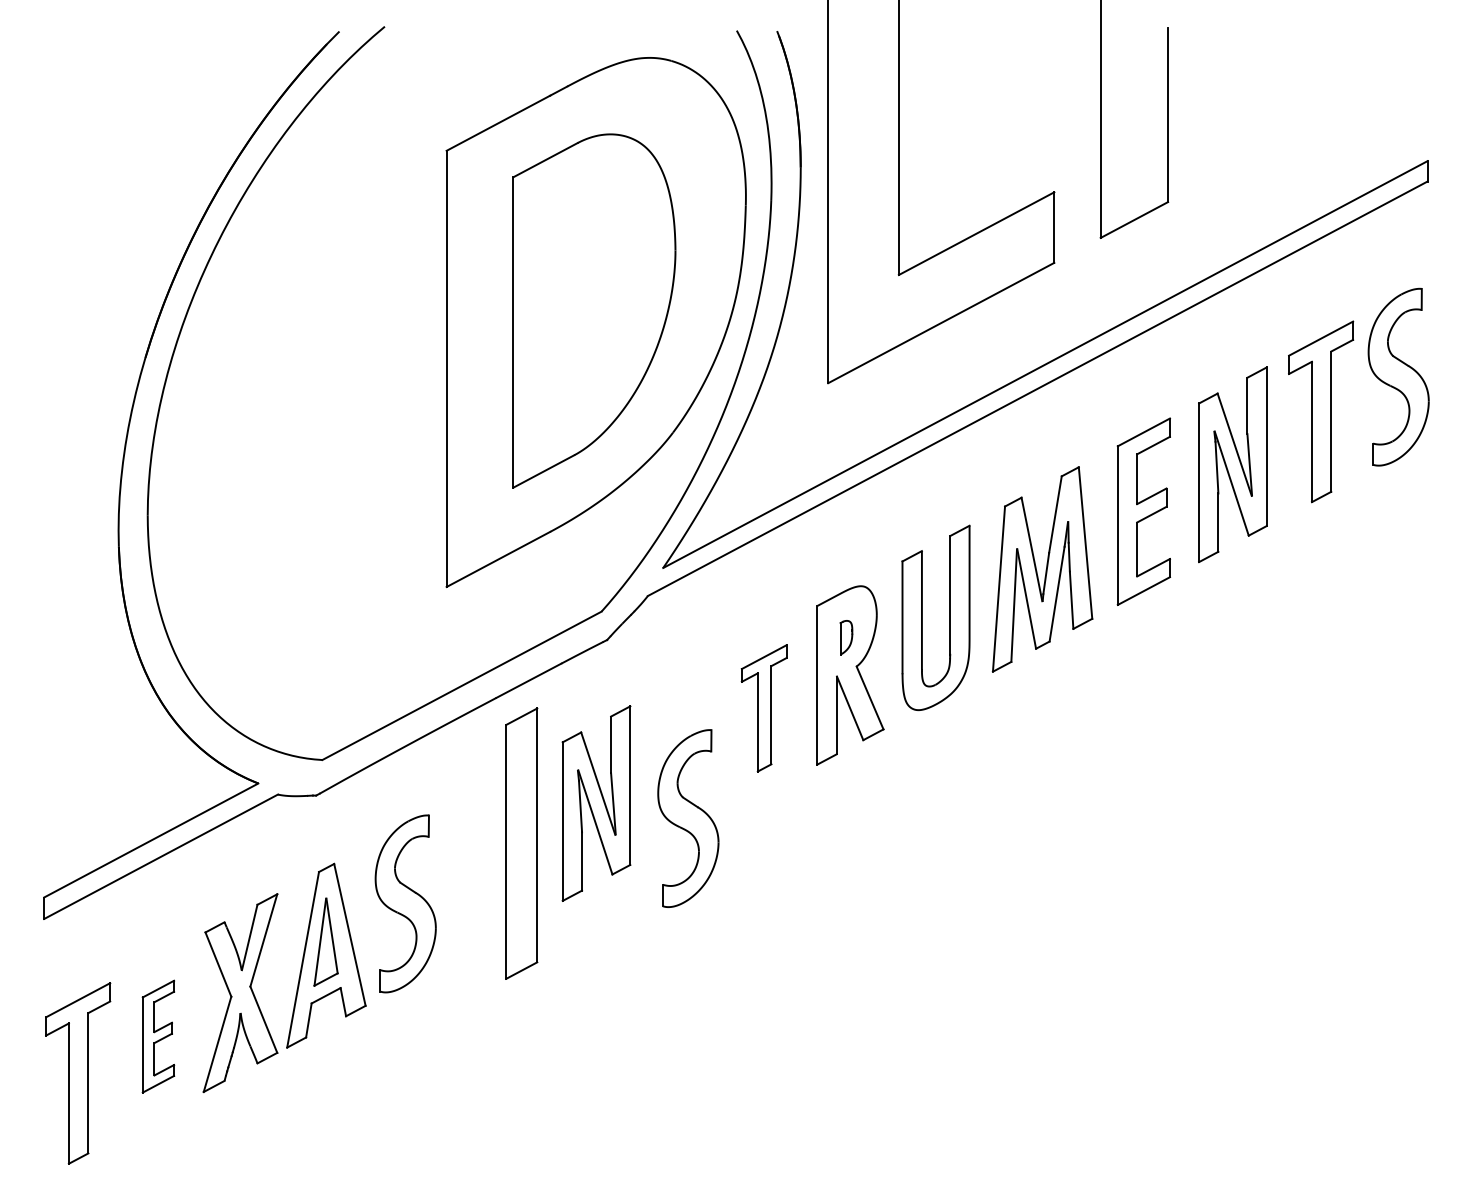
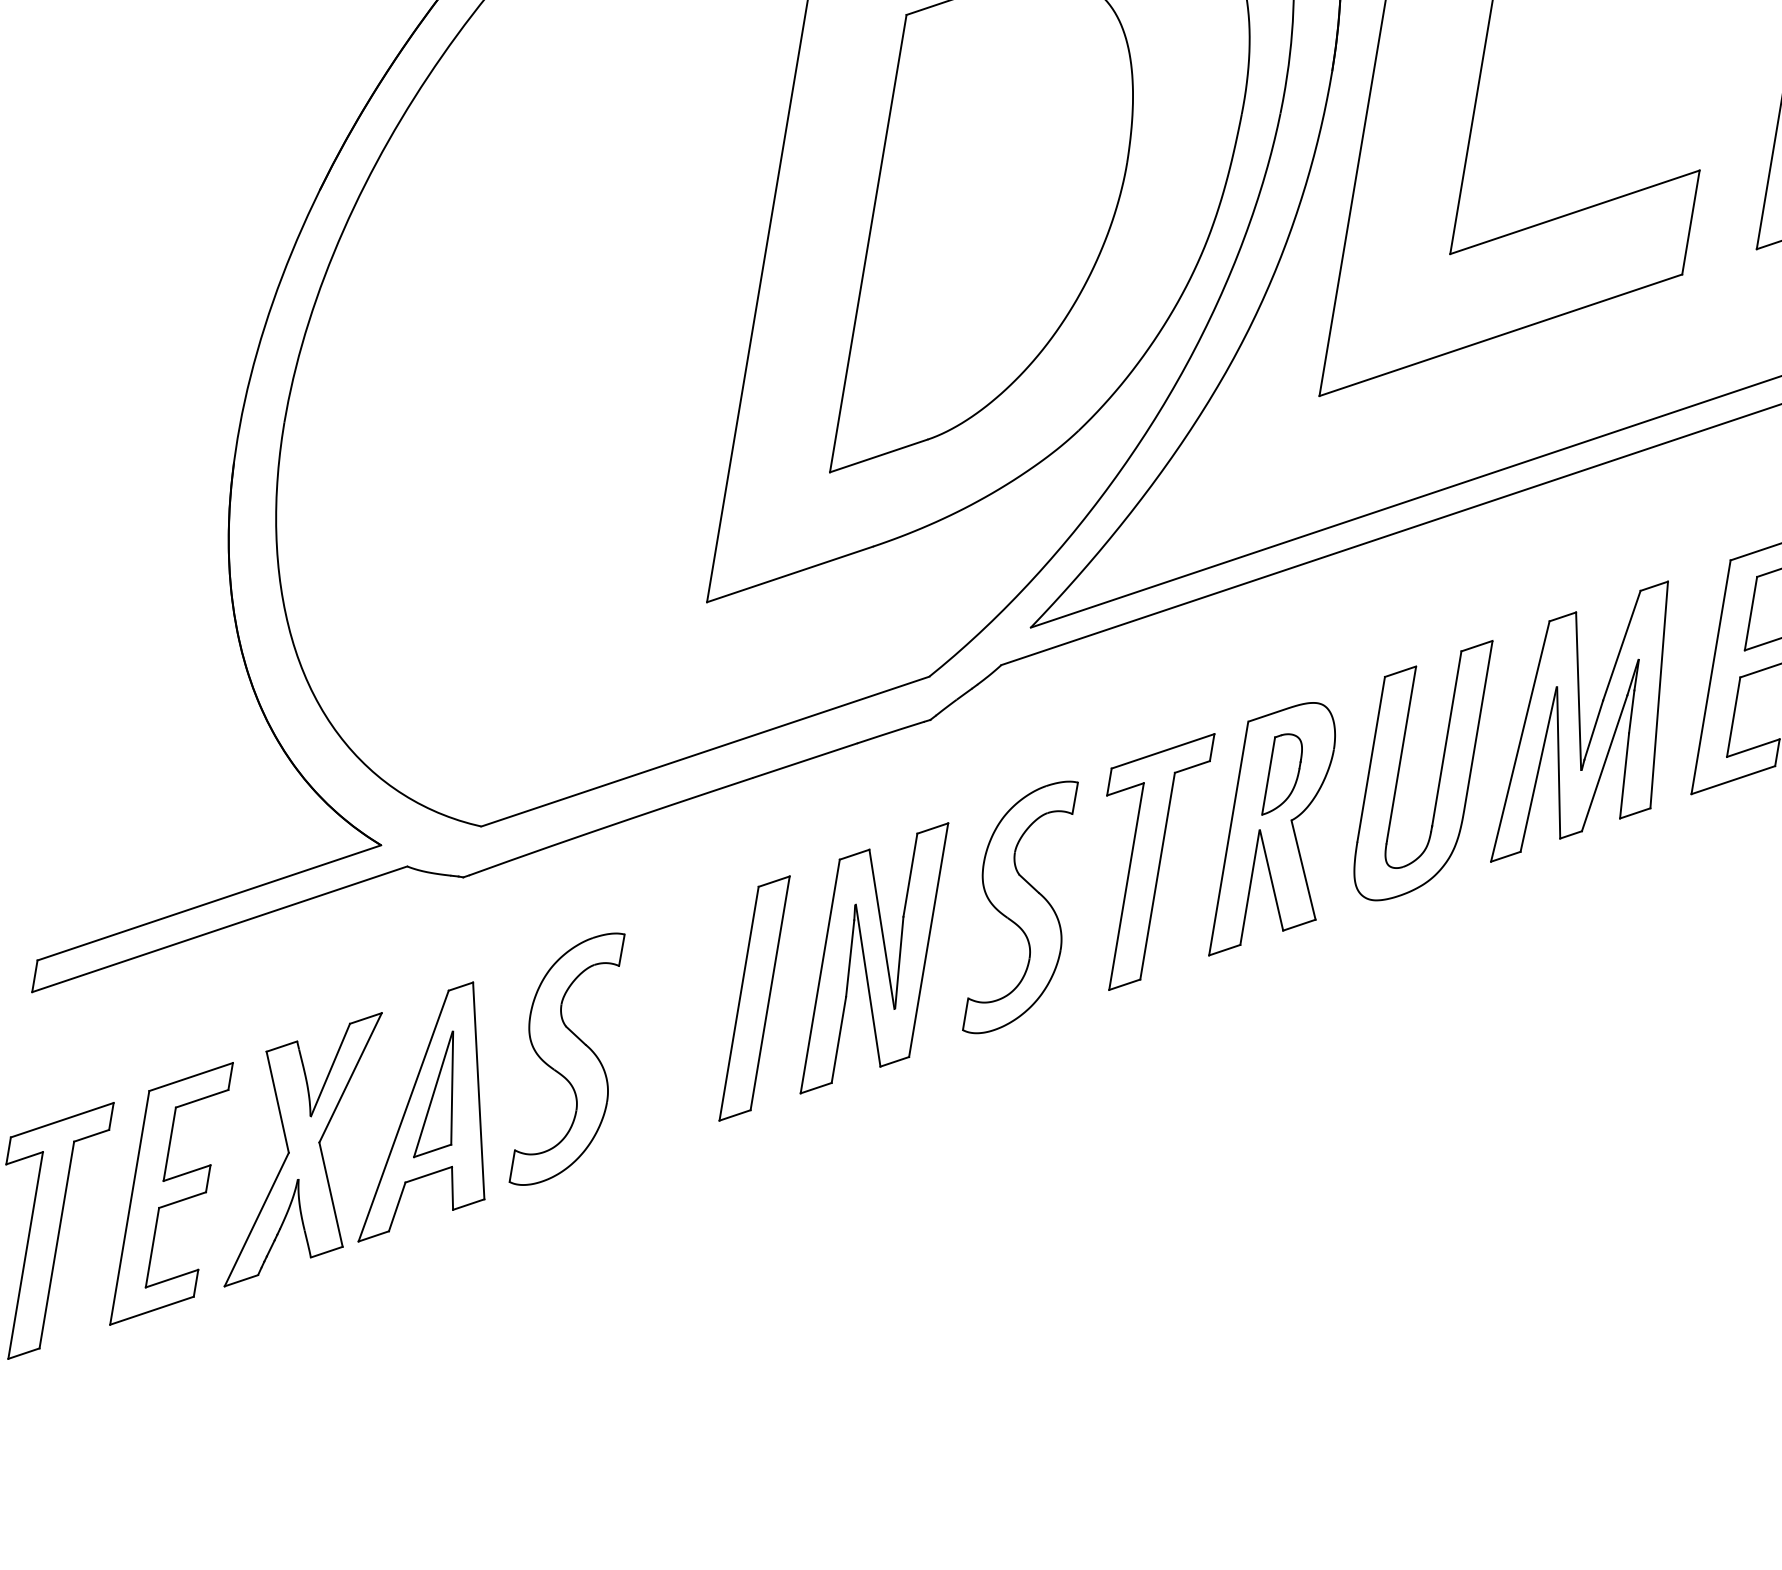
part: (846, 637) -> (1283, 775), size x1.67
part: (764, 708) -> (1145, 859), size x1.43
part: (688, 818) -> (1022, 907), moved
part: (521, 842) -> (754, 997), size x0.62
part: (158, 1036) -> (171, 1193), size x1.67

